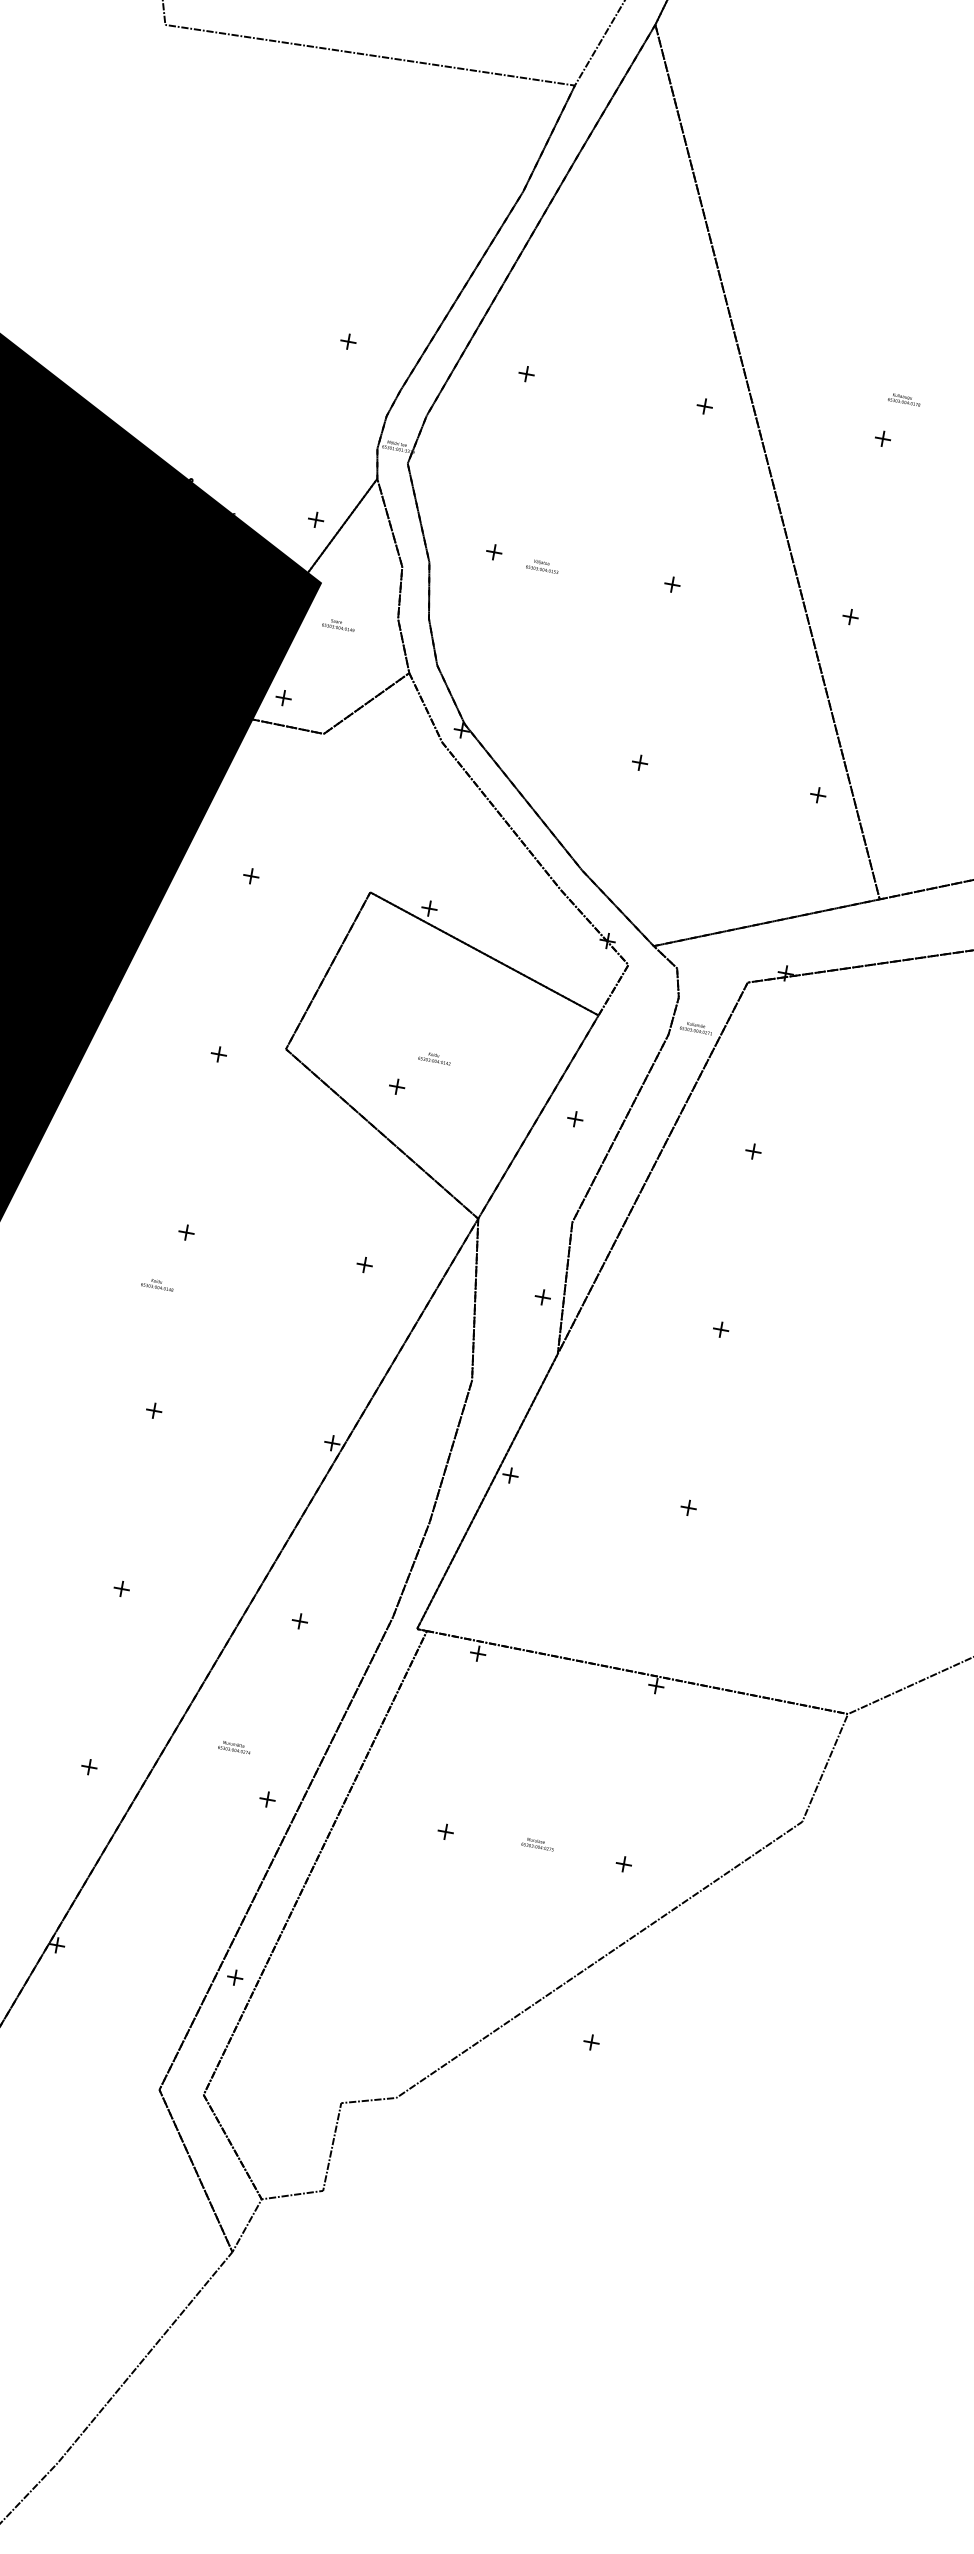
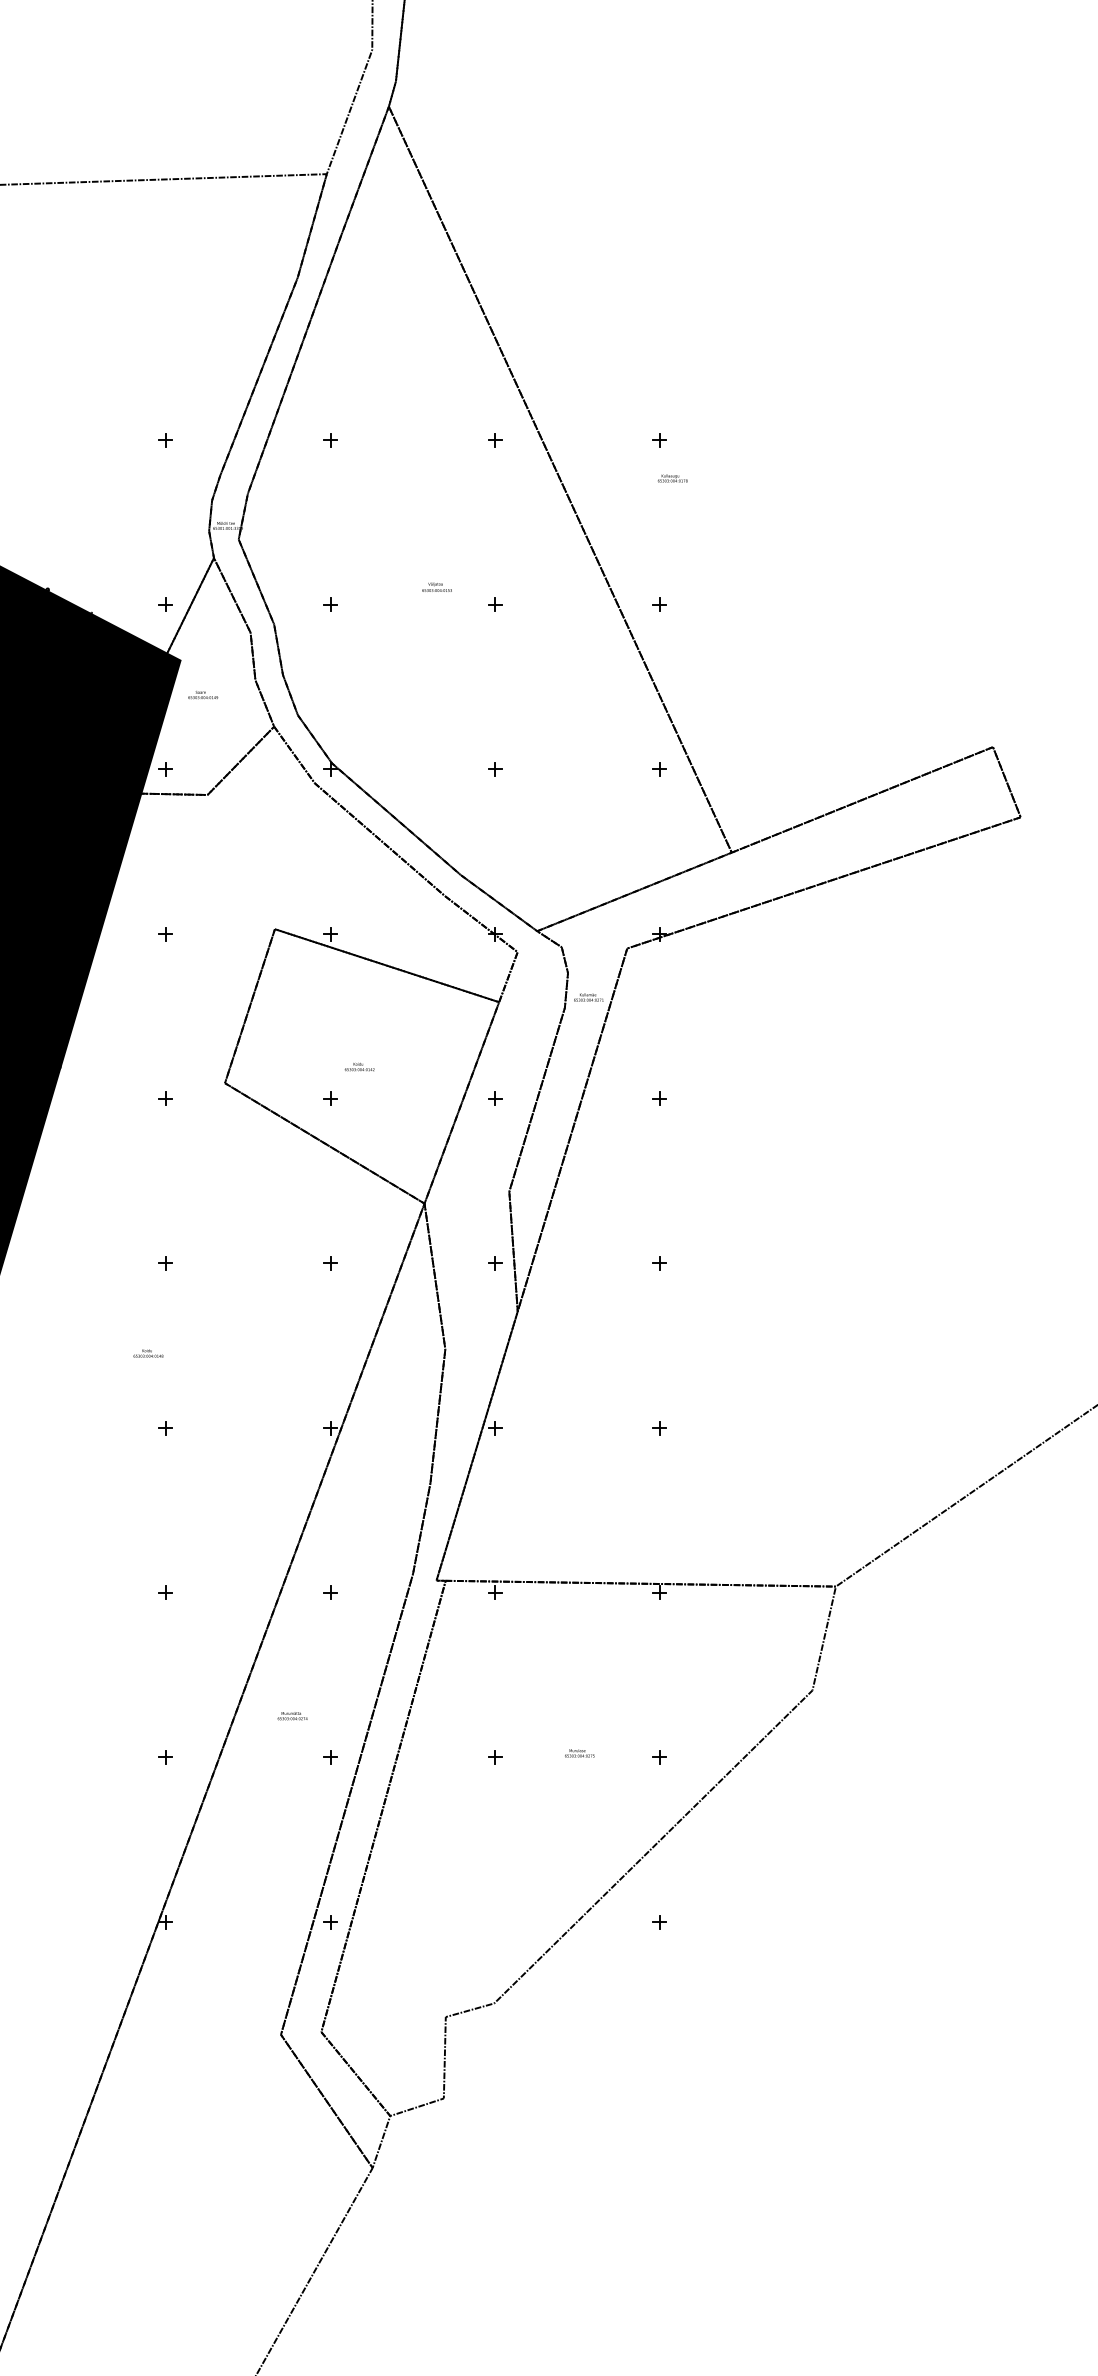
text: (904, 399) -> (672, 478), moved
text: (542, 565) -> (436, 586), moved
text: (157, 1284) -> (148, 1353), moved

